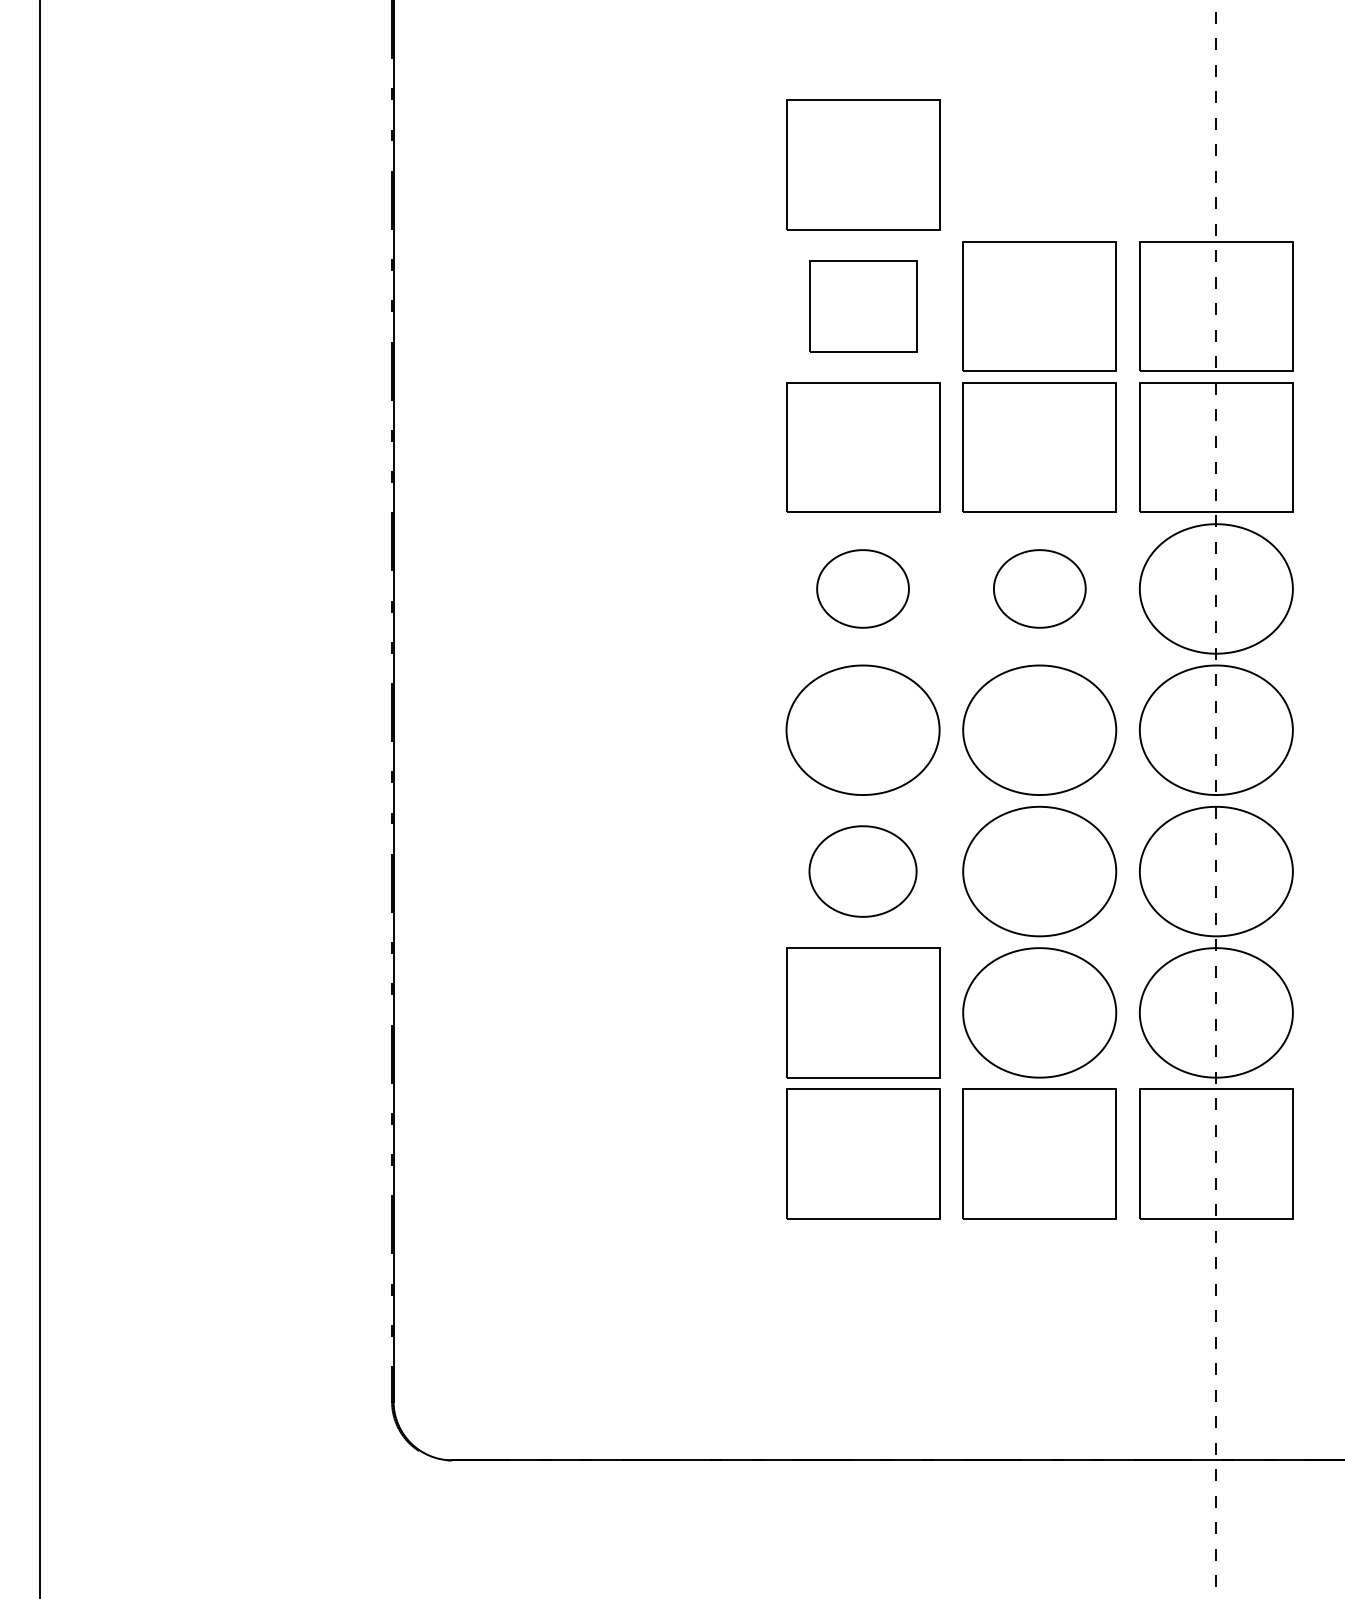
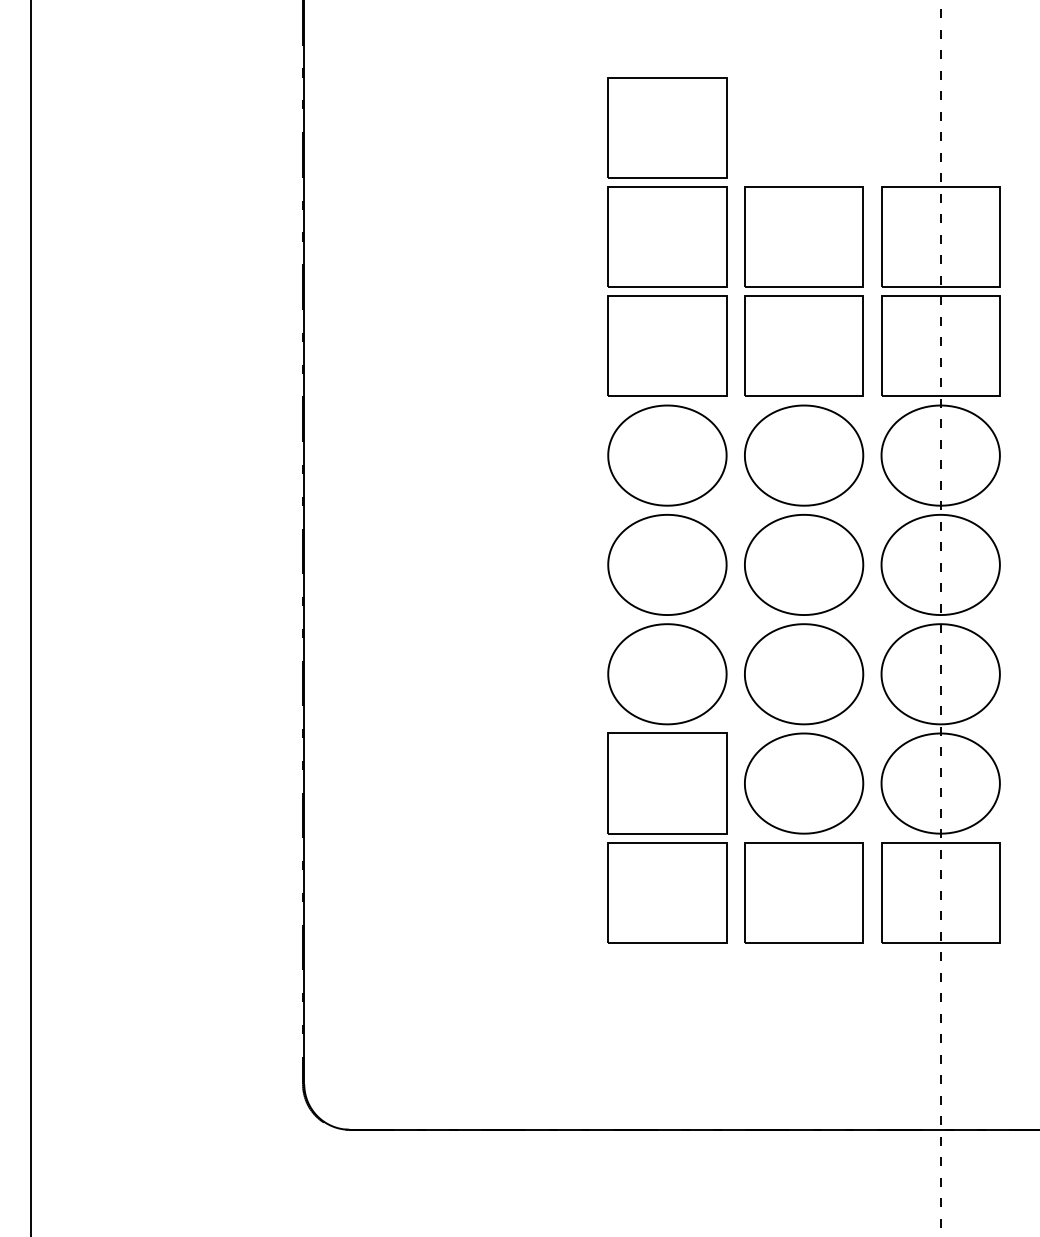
part: (863, 306) -> (667, 237), size x1.43
part: (862, 588) -> (666, 455), size x1.67
part: (1039, 588) -> (803, 455), size x1.67
part: (862, 871) -> (666, 674), size x1.43

